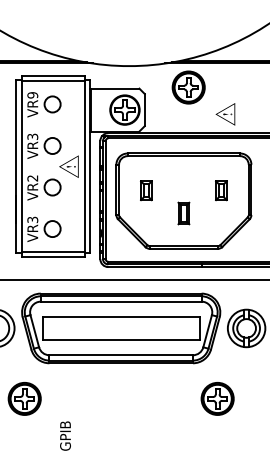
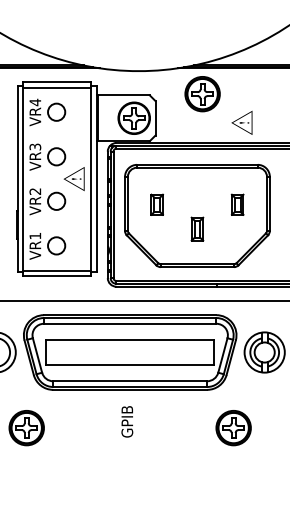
text: (32, 95) -> (35, 102), VR9 -> VR4
text: (32, 219) -> (35, 235), VR3 -> VR1
text: (65, 435) -> (127, 421), moved

